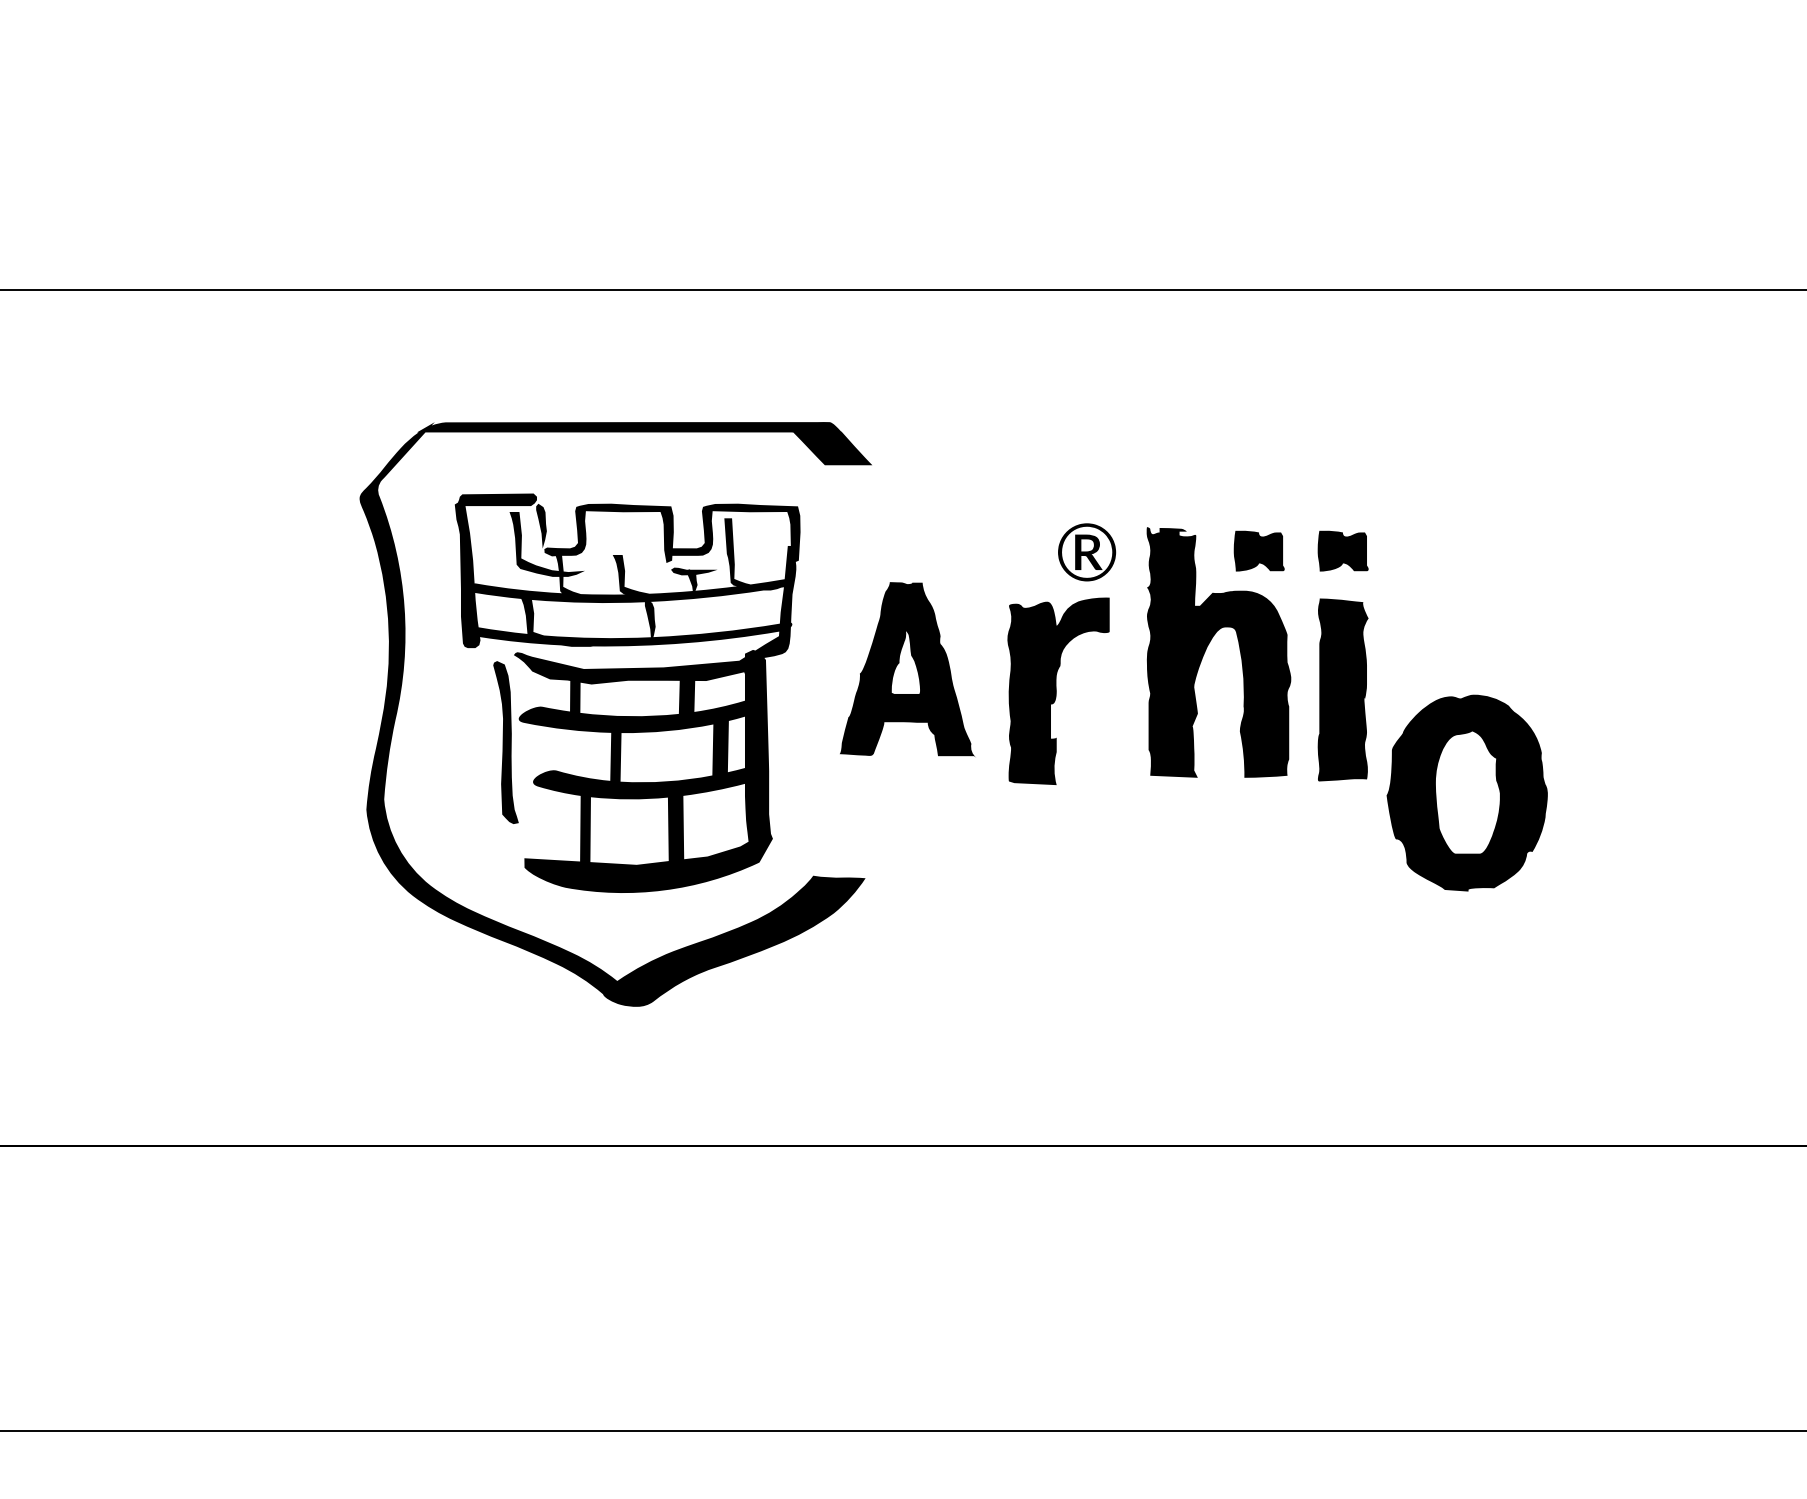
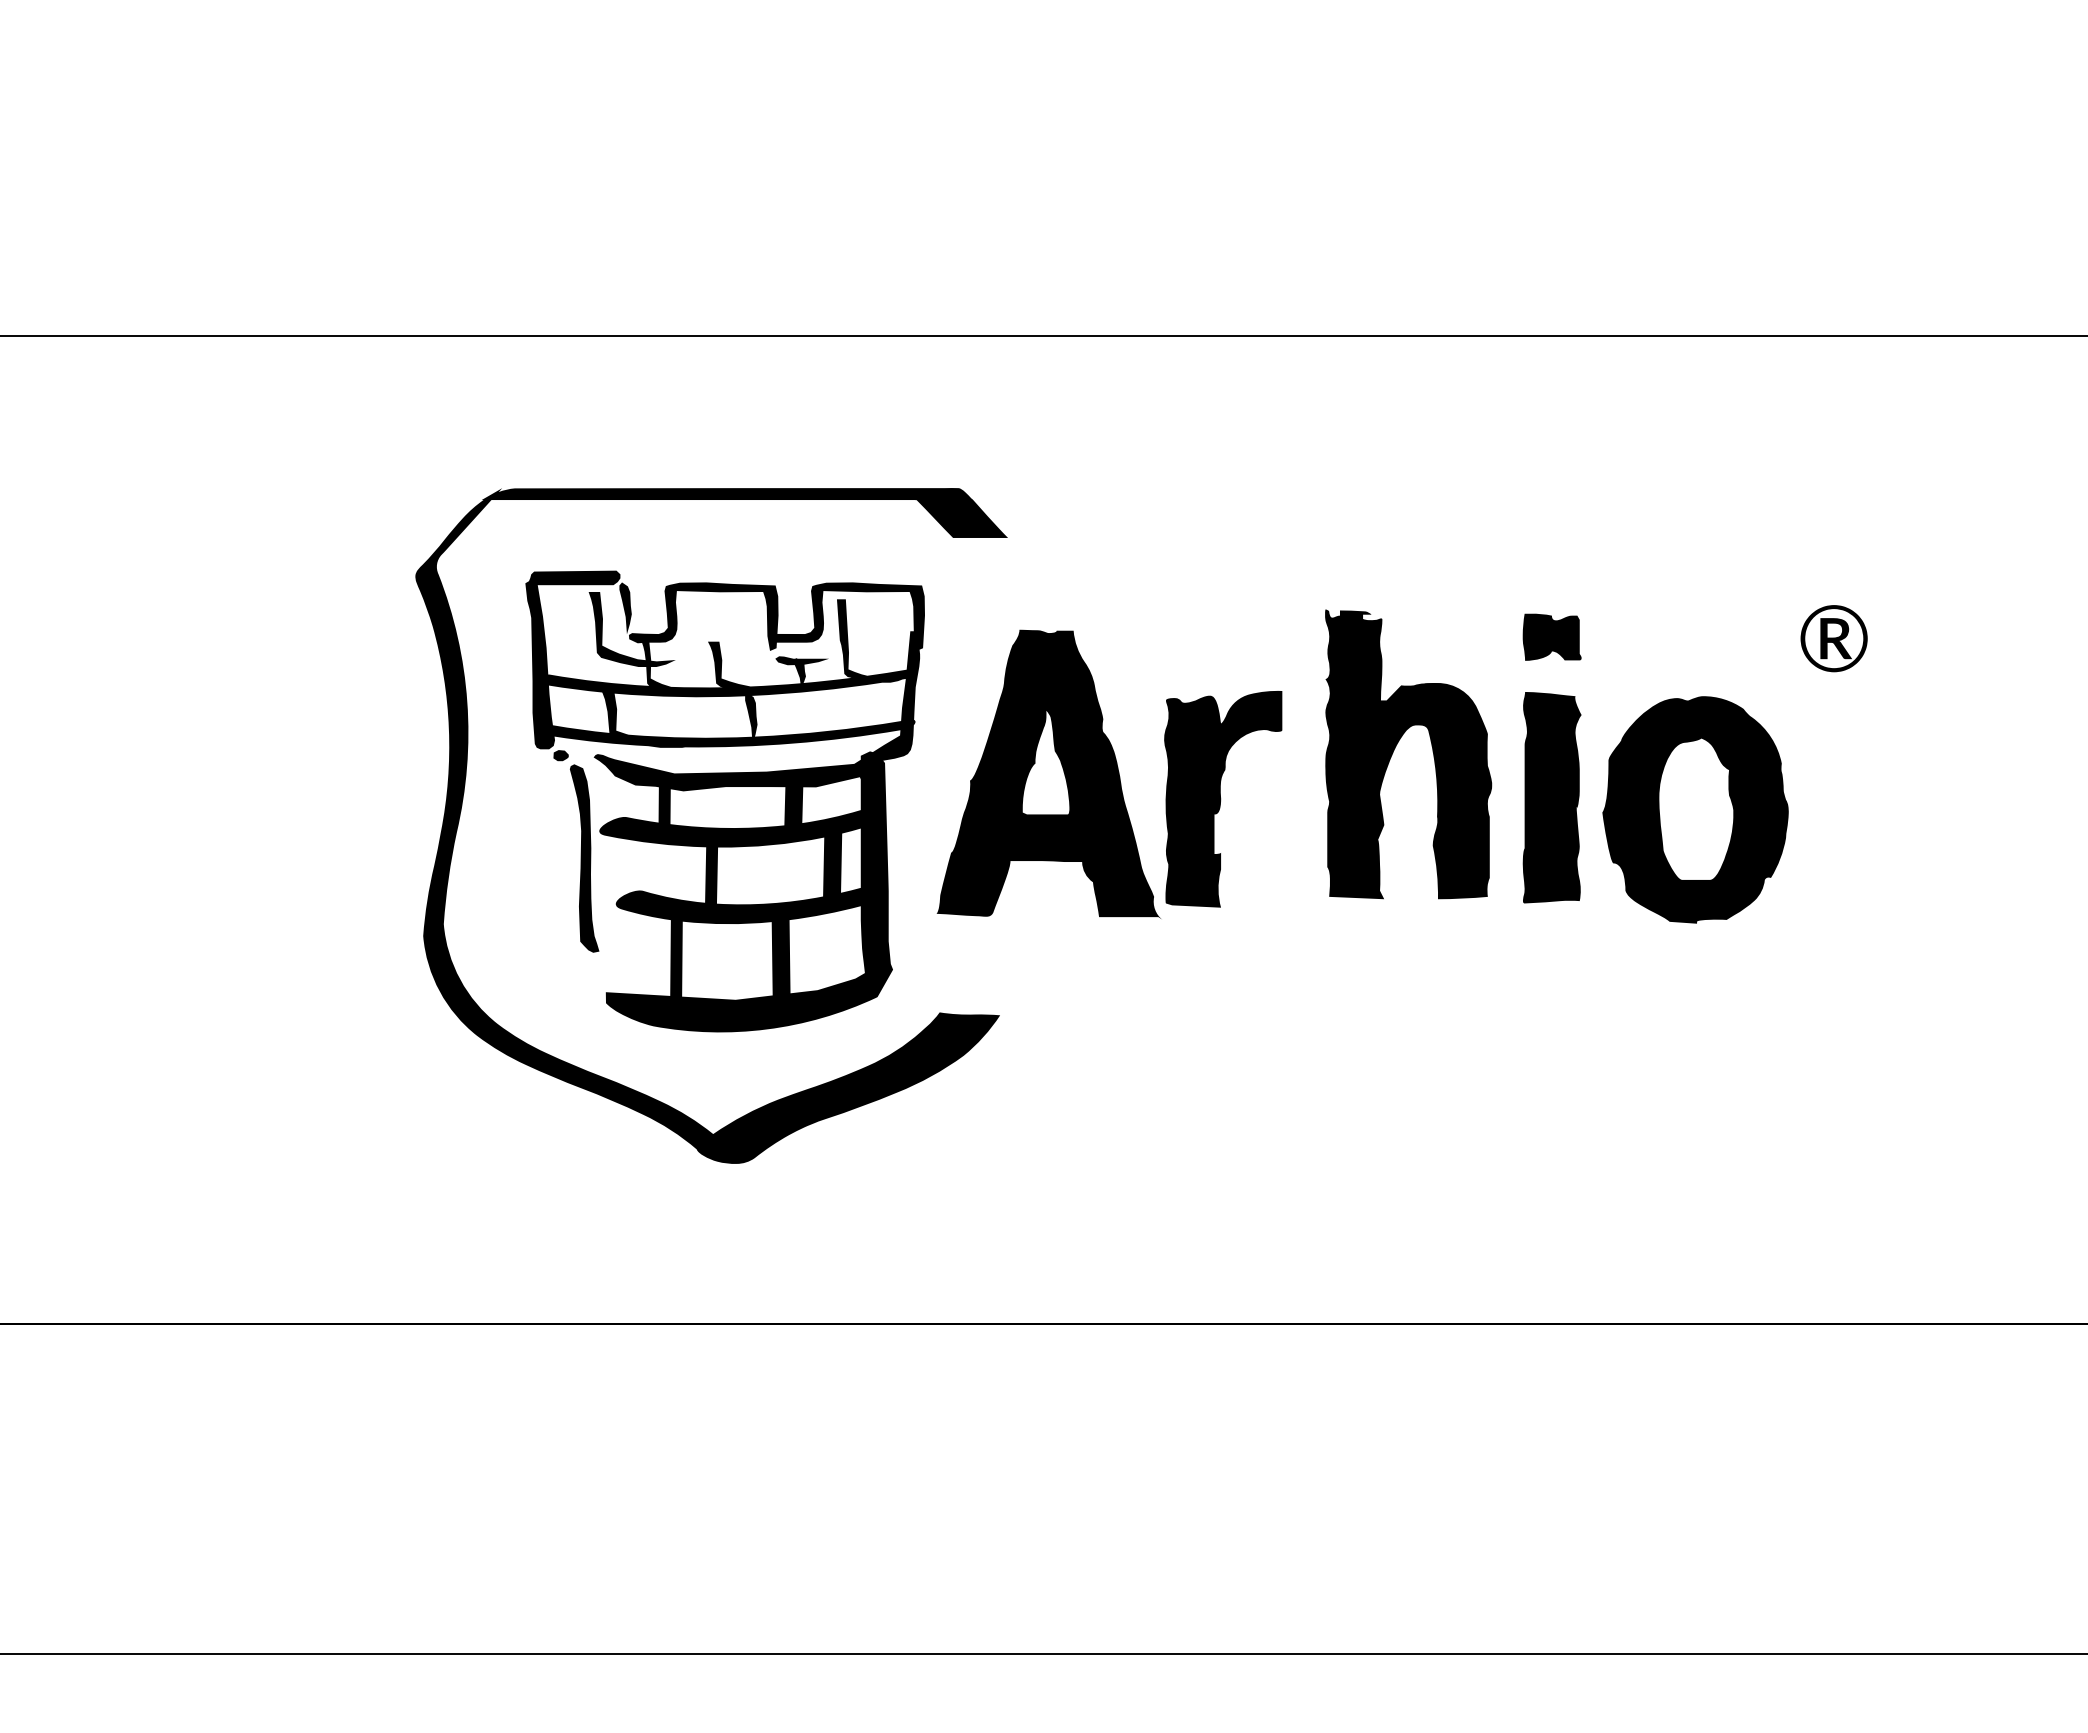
part: (1258, 550) -> (1454, 636), removed
text: (1086, 552) -> (1833, 638), moved
fill: (485, 653) -> (560, 755), added
part: (907, 669) -> (1048, 773), size x1.43
part: (1467, 792) -> (1695, 809), moved

